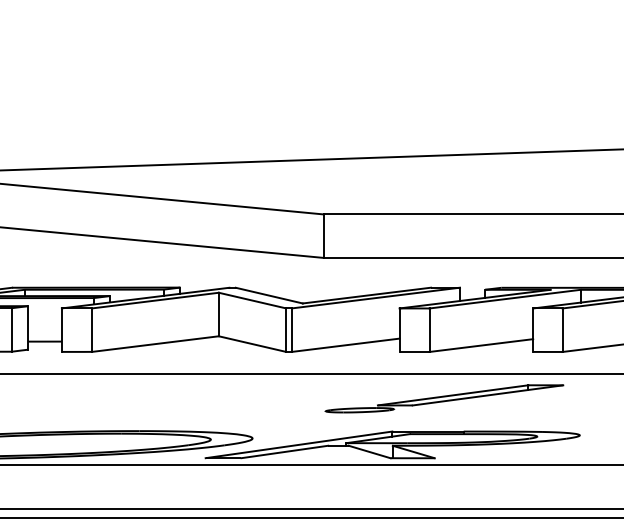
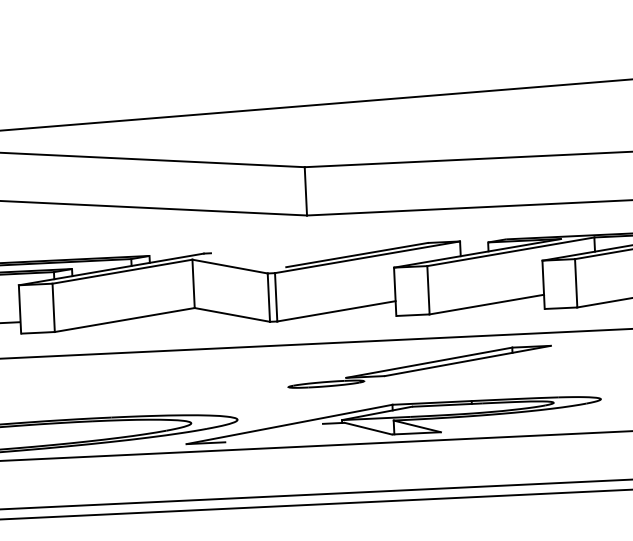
line: (268, 295) -> (247, 260), removed
part: (444, 398) -> (419, 366), moved
line: (284, 451) -> (273, 432), removed

